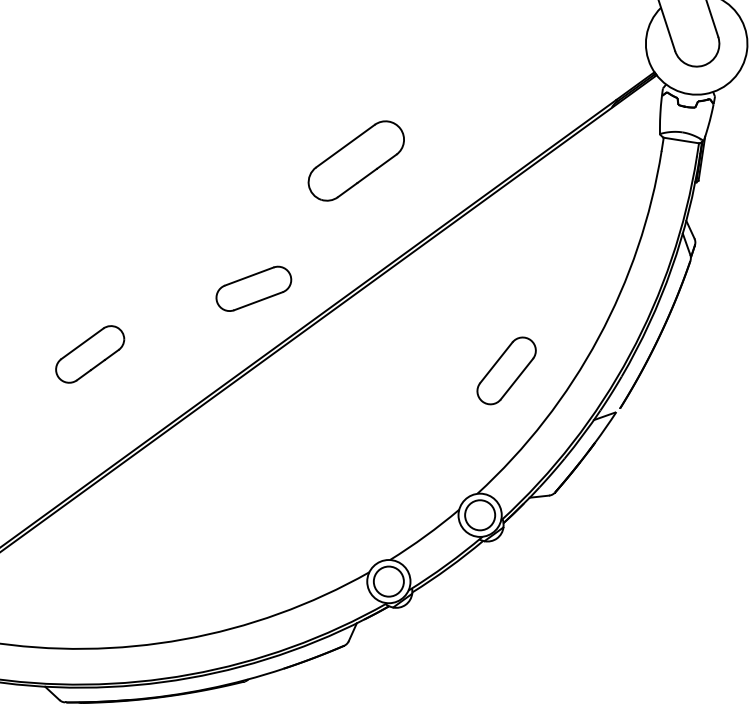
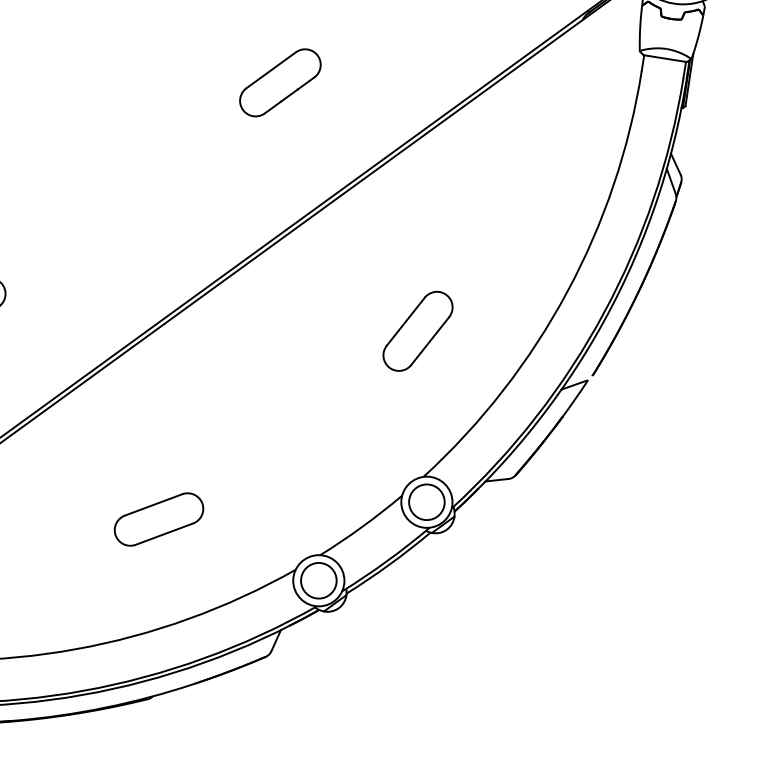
part: (356, 160) -> (280, 82), size x0.71
part: (253, 288) -> (158, 519), moved
part: (506, 370) -> (417, 330), moved

